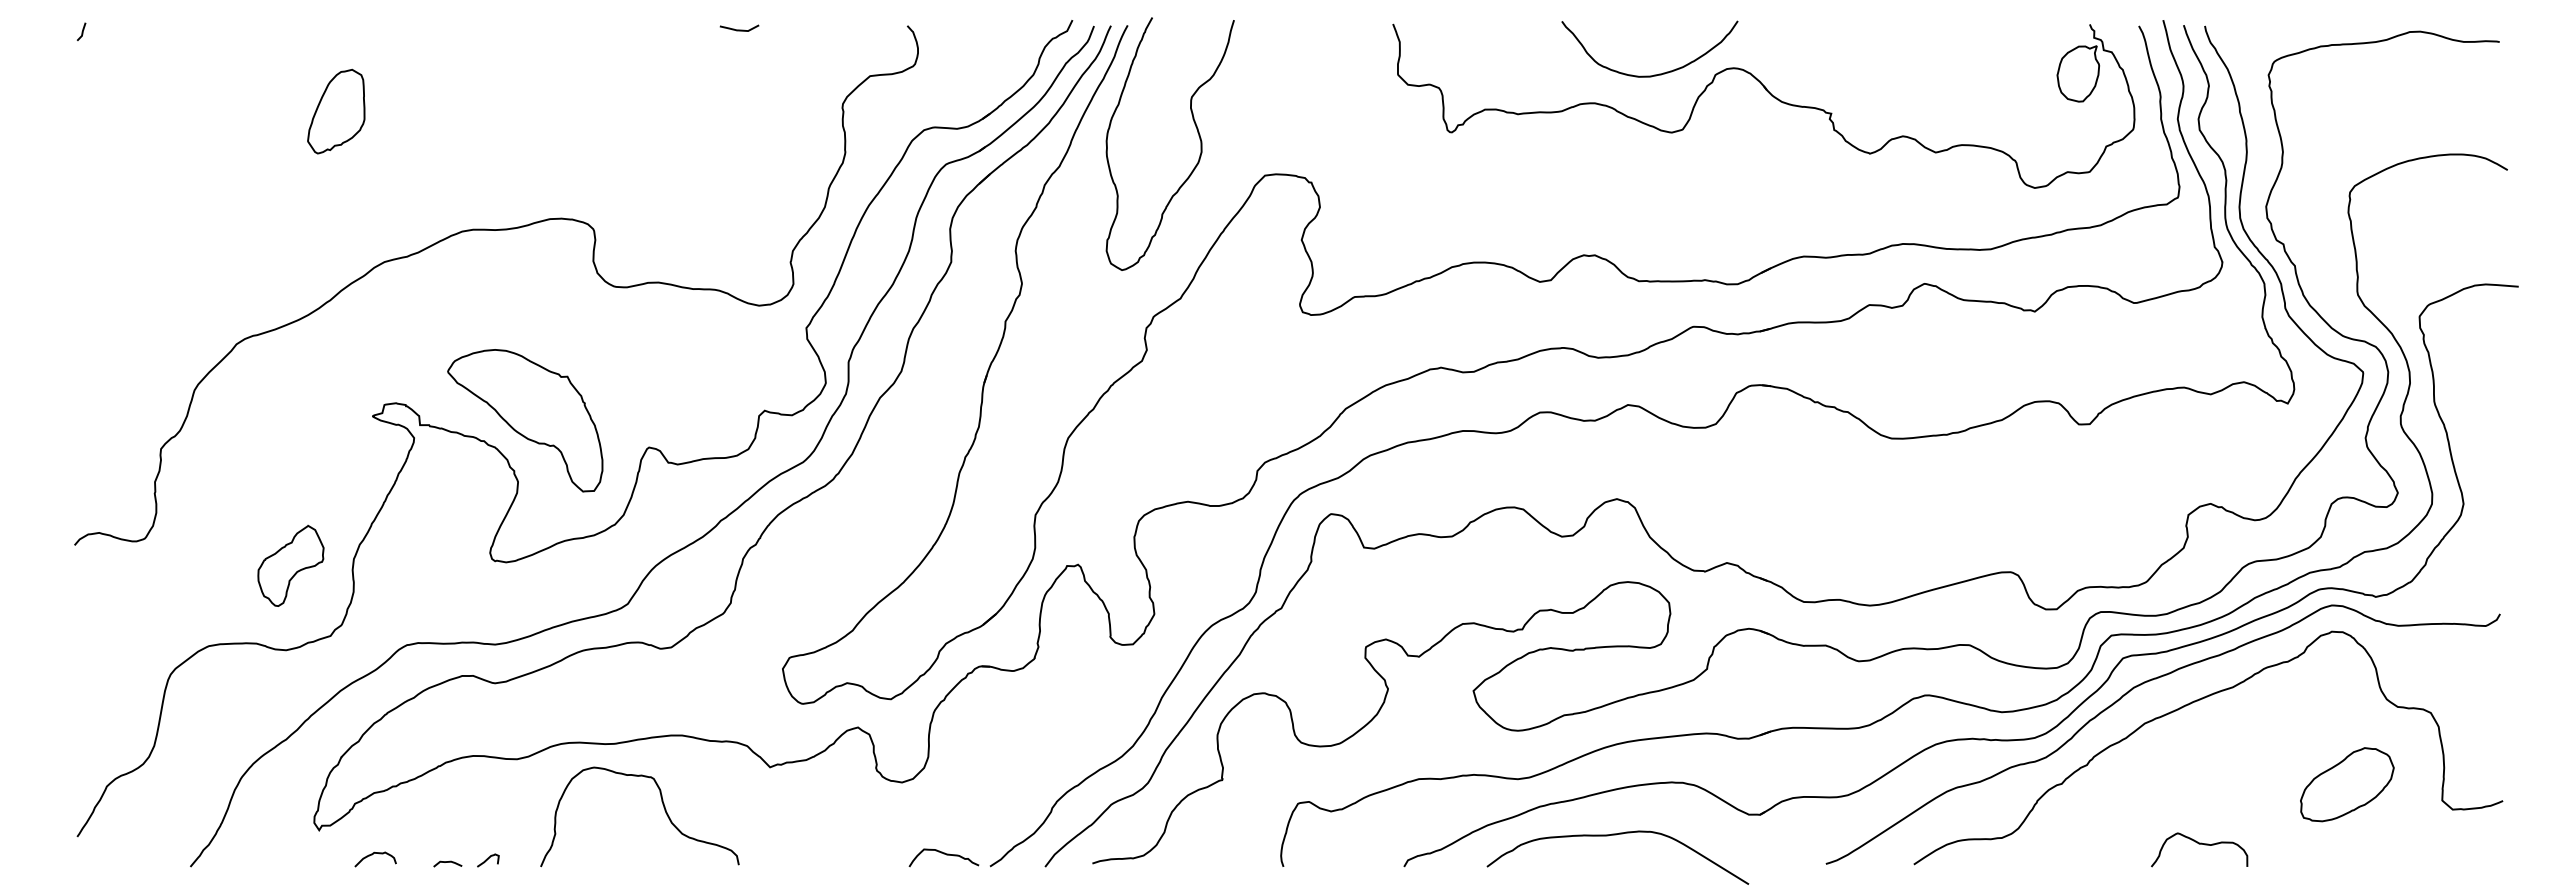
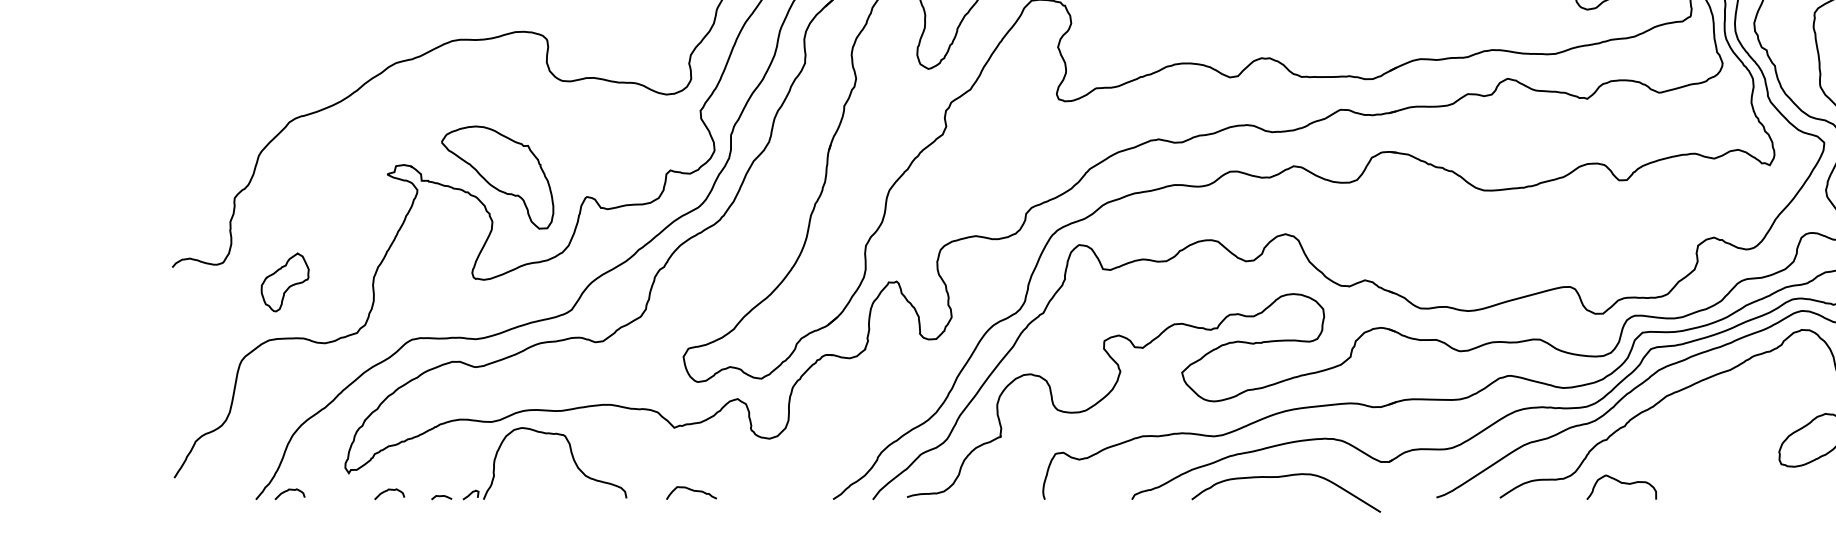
part: (290, 565) -> (284, 282), moved
curve: (663, 807) -> (572, 456), moved
curve: (2199, 844) -> (1621, 483), moved
curve: (943, 854) -> (691, 490), moved
curve: (234, 855) -> (287, 491), added

